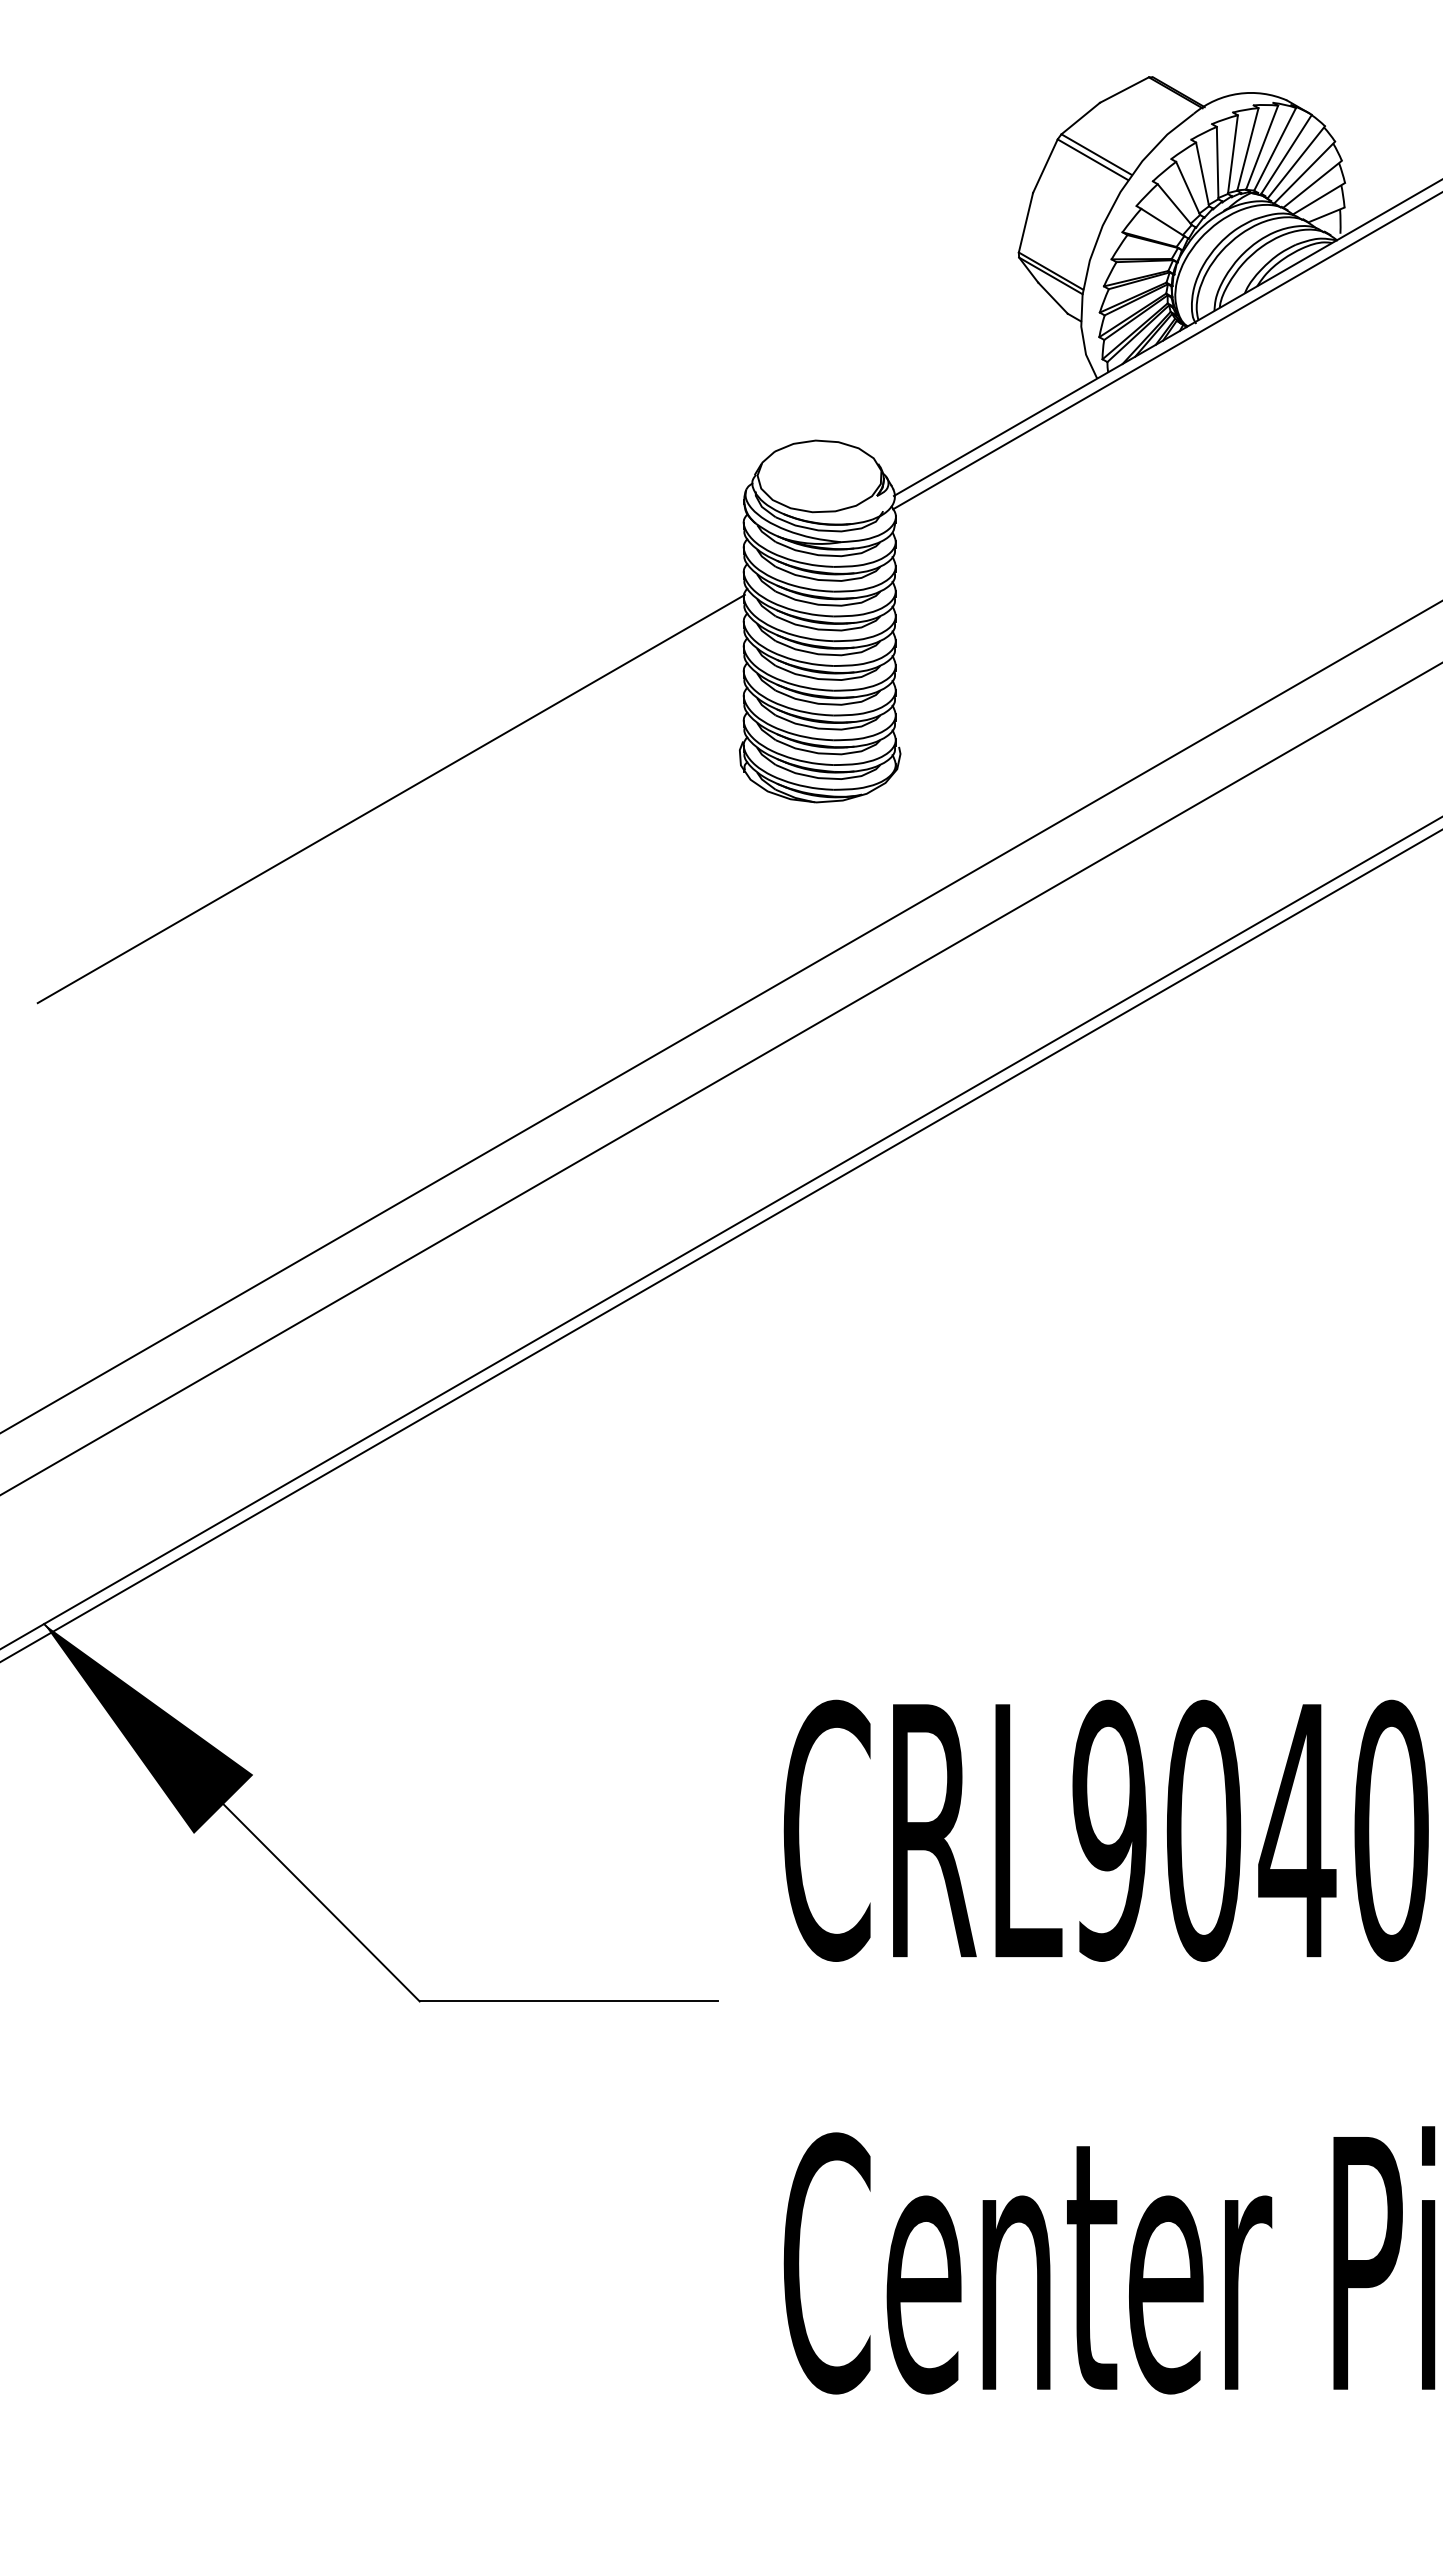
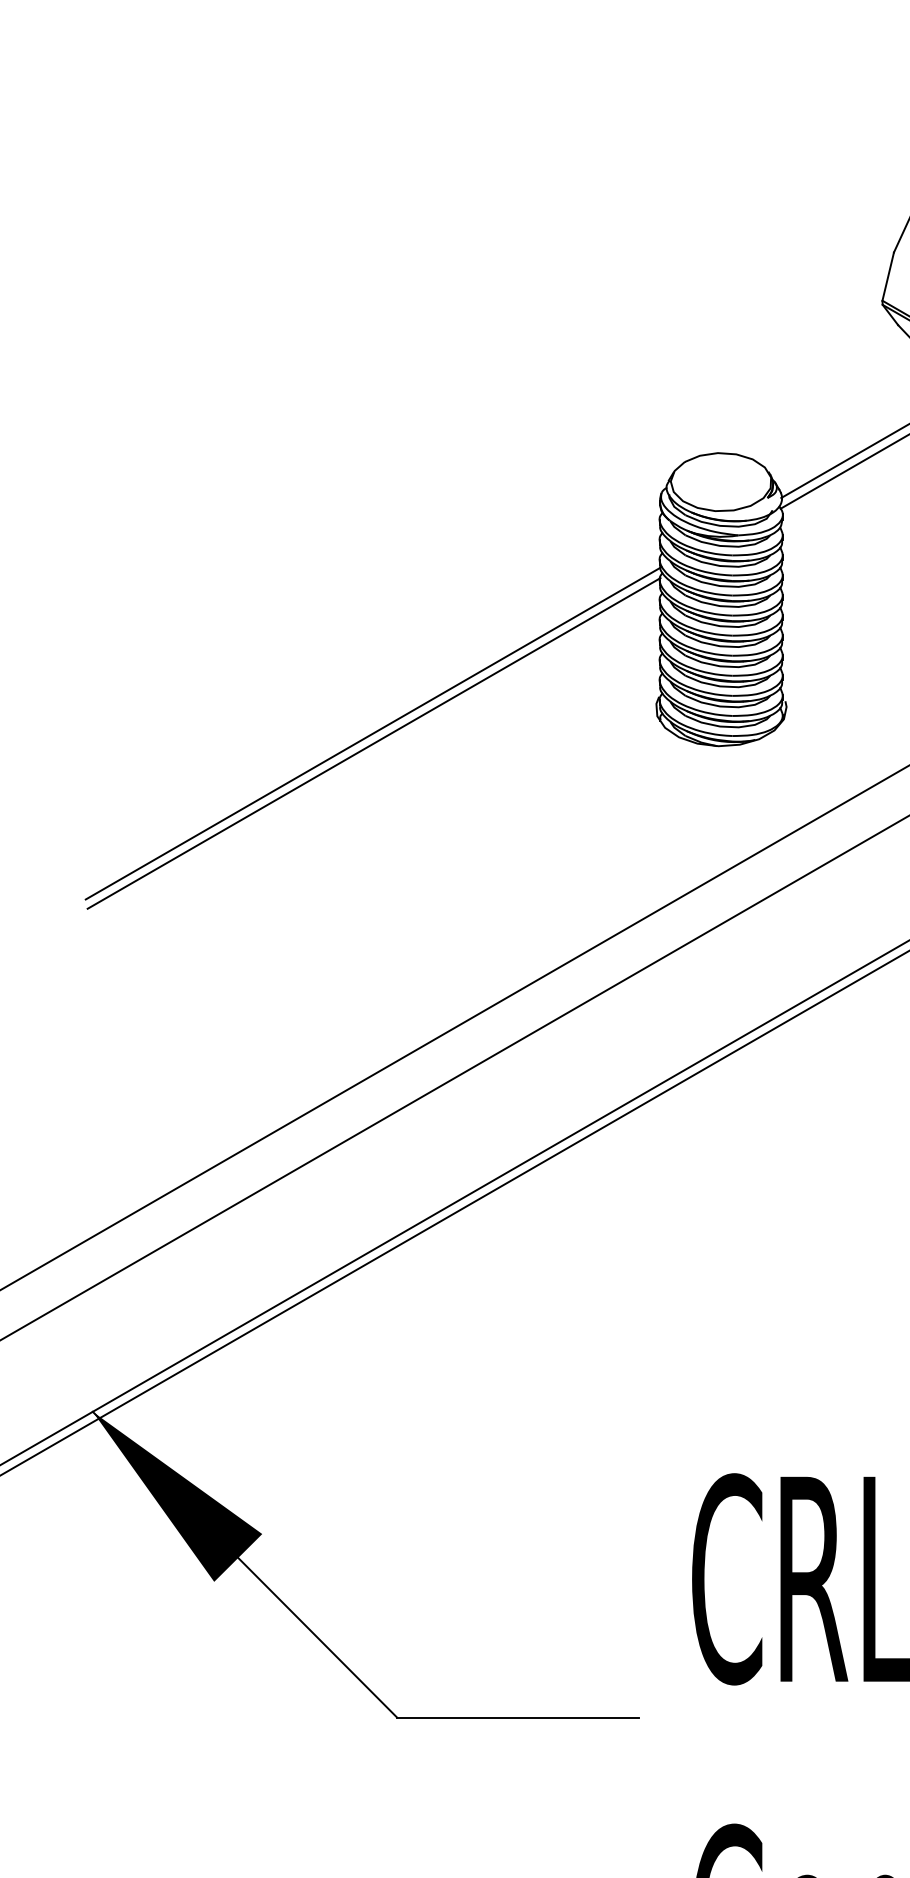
line: (390, 786) -> (373, 733), added

